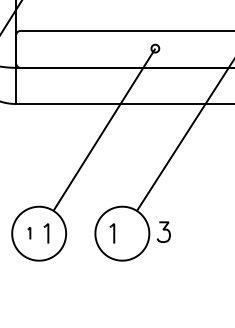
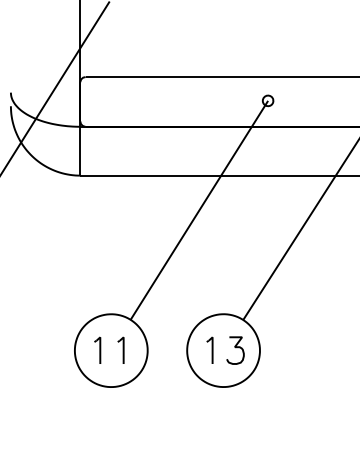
curve: (163, 230) -> (235, 348), moved
part: (28, 232) -> (97, 349), size x1.67

